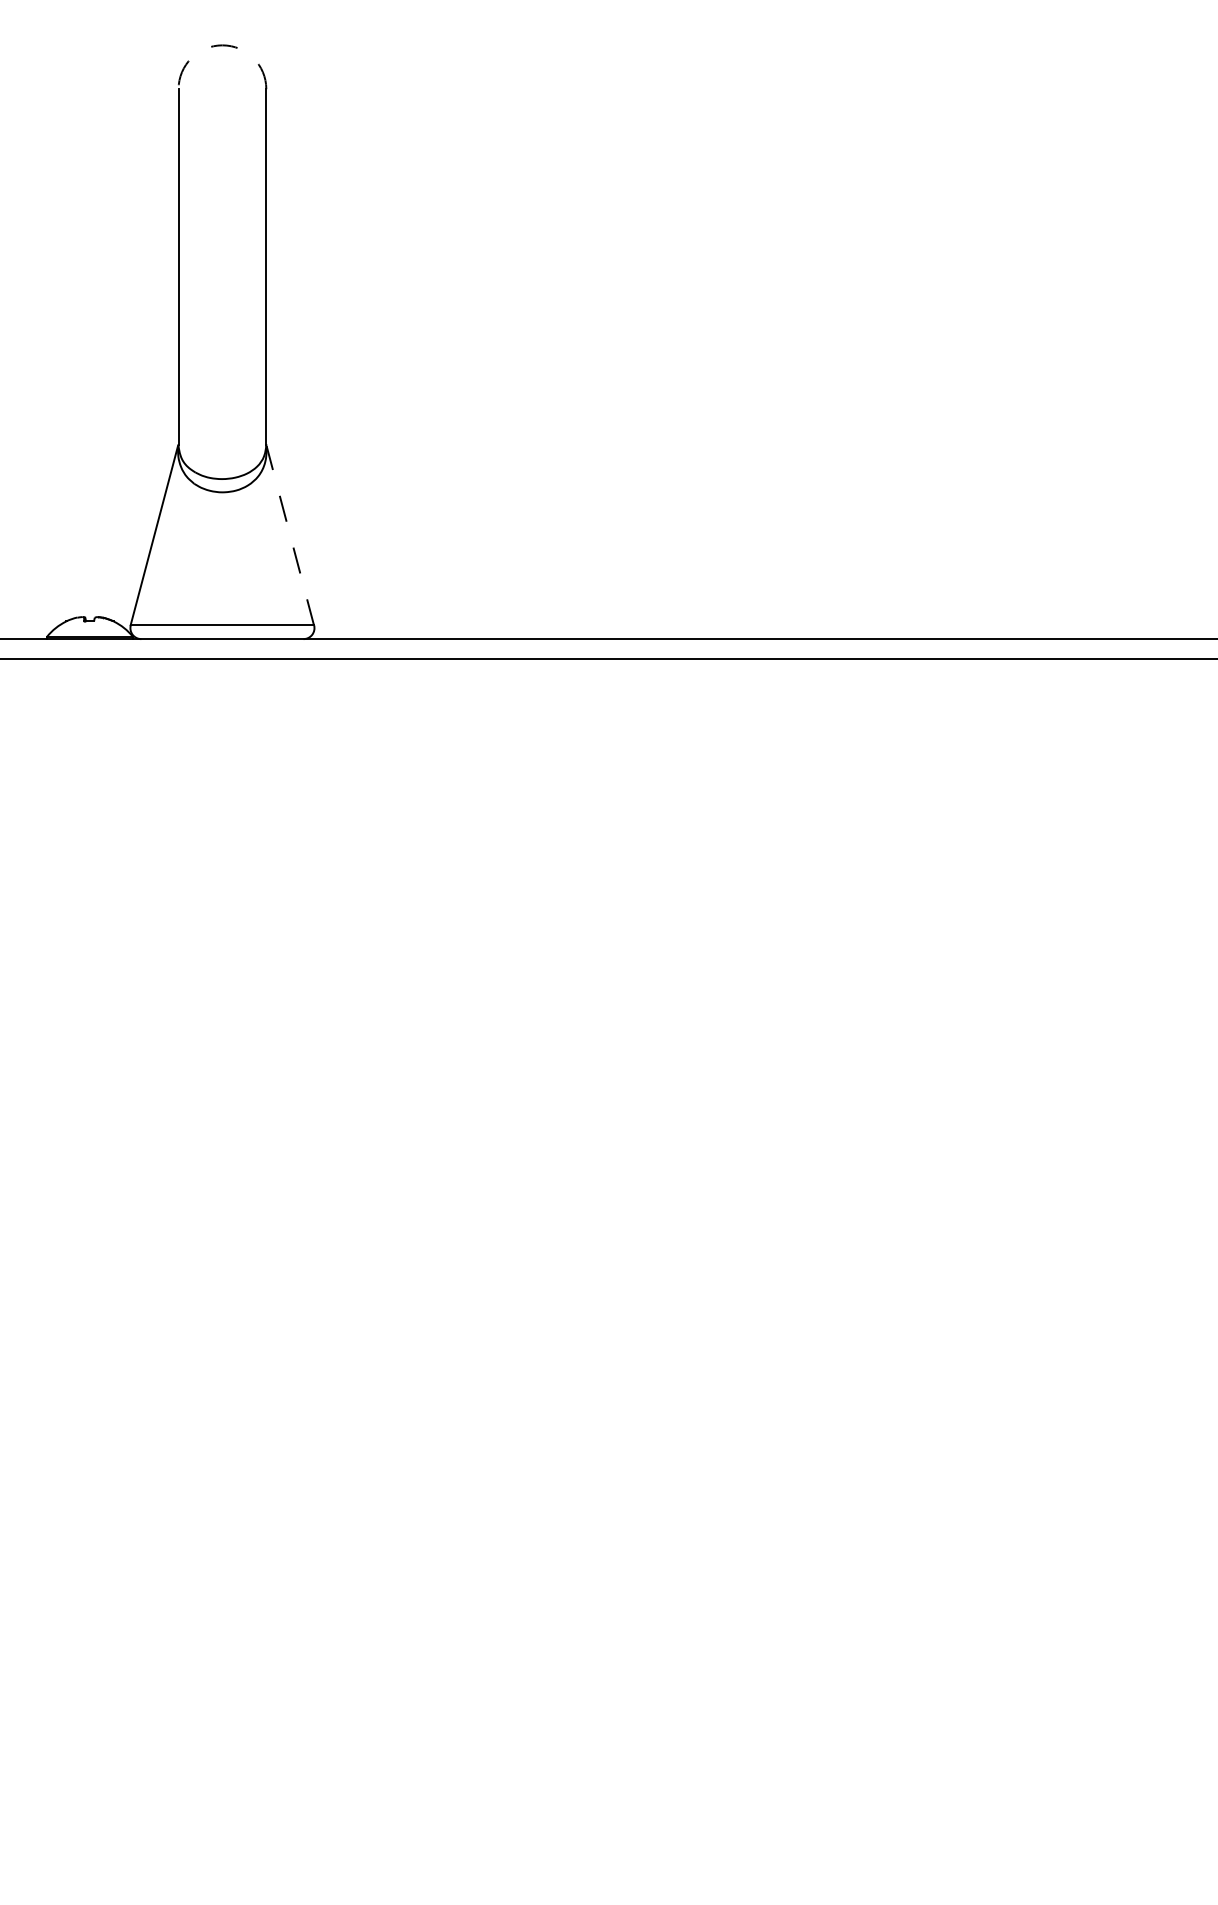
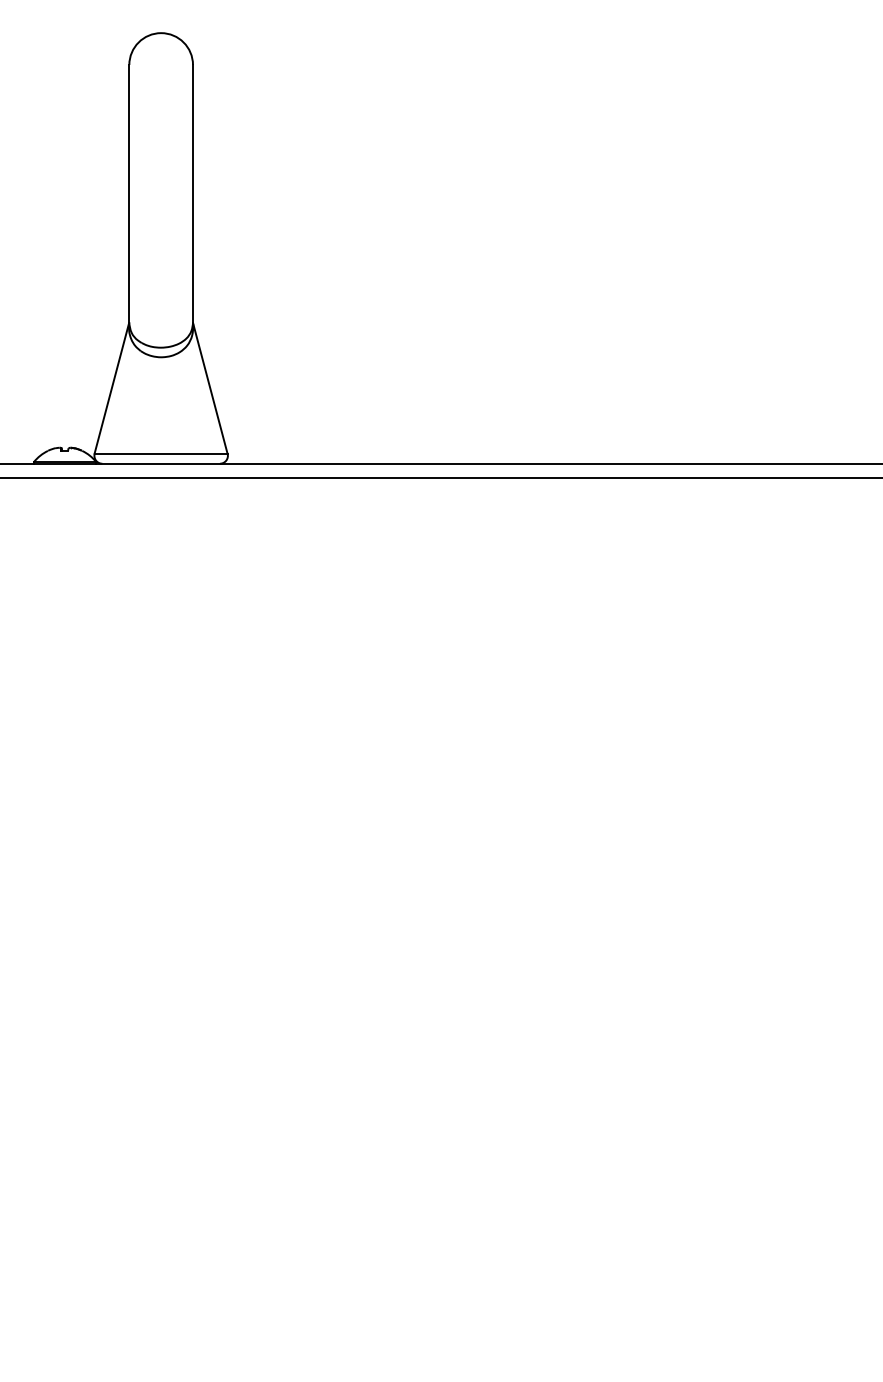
arc: (222, 45) -> (161, 33), dashed -> solid
line: (290, 535) -> (210, 388), dashed -> solid

